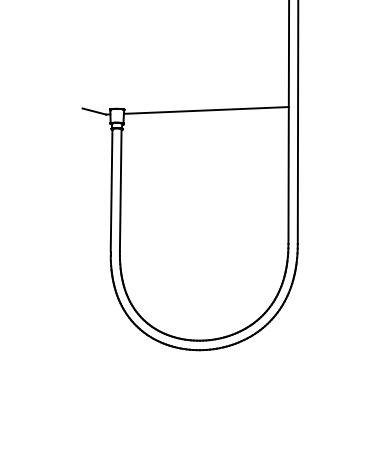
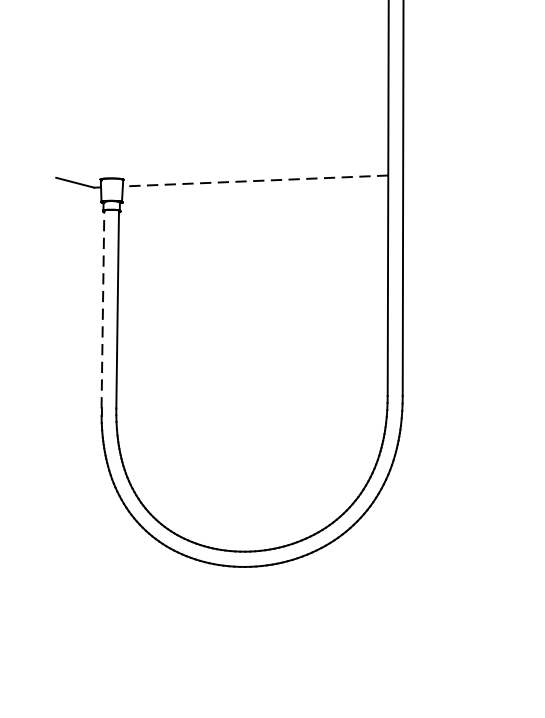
line: (205, 110) -> (254, 181), solid -> dashed
line: (111, 189) -> (102, 308), solid -> dashed

